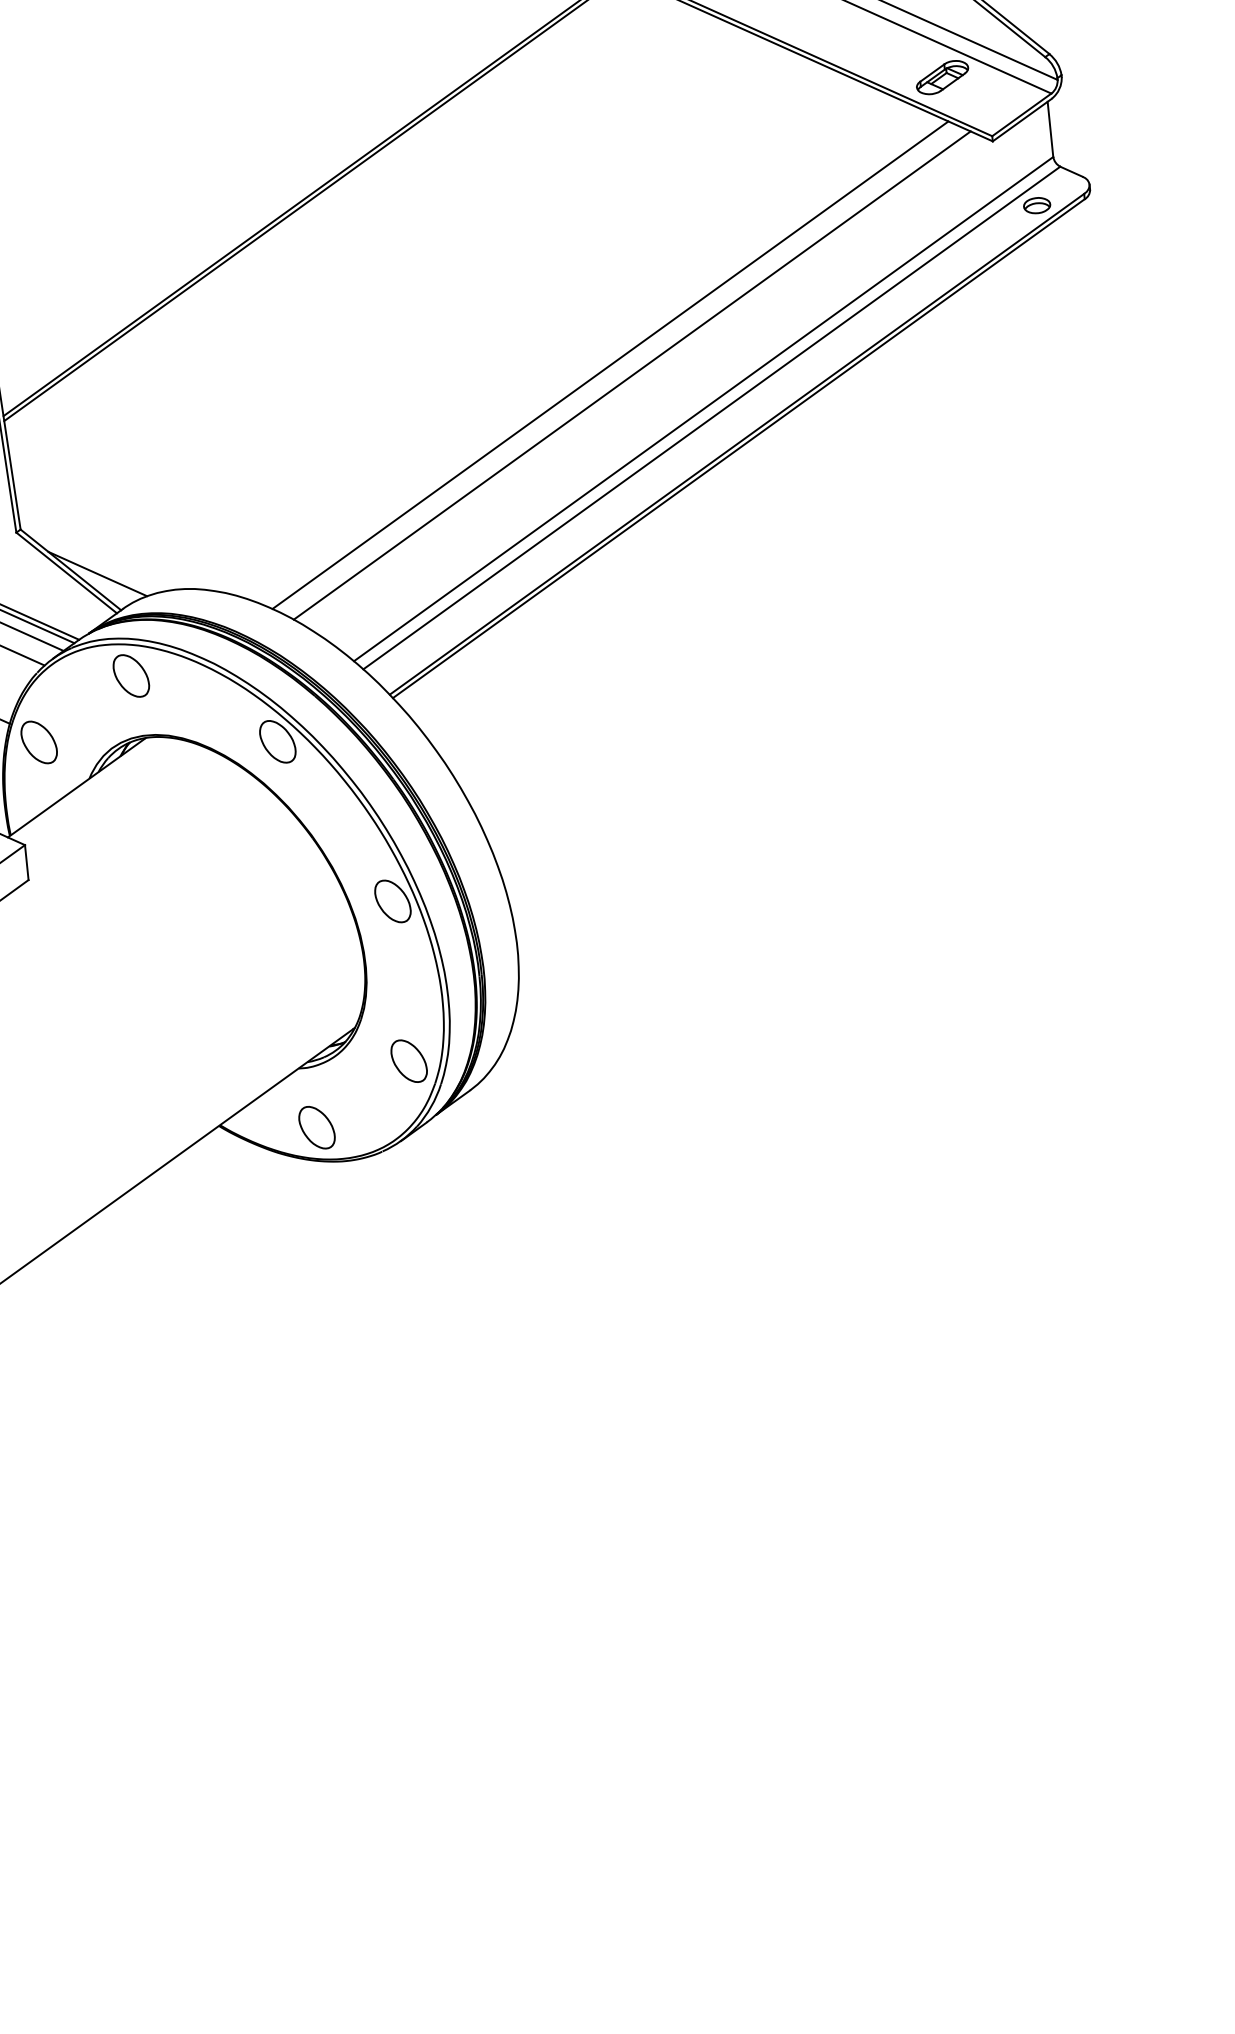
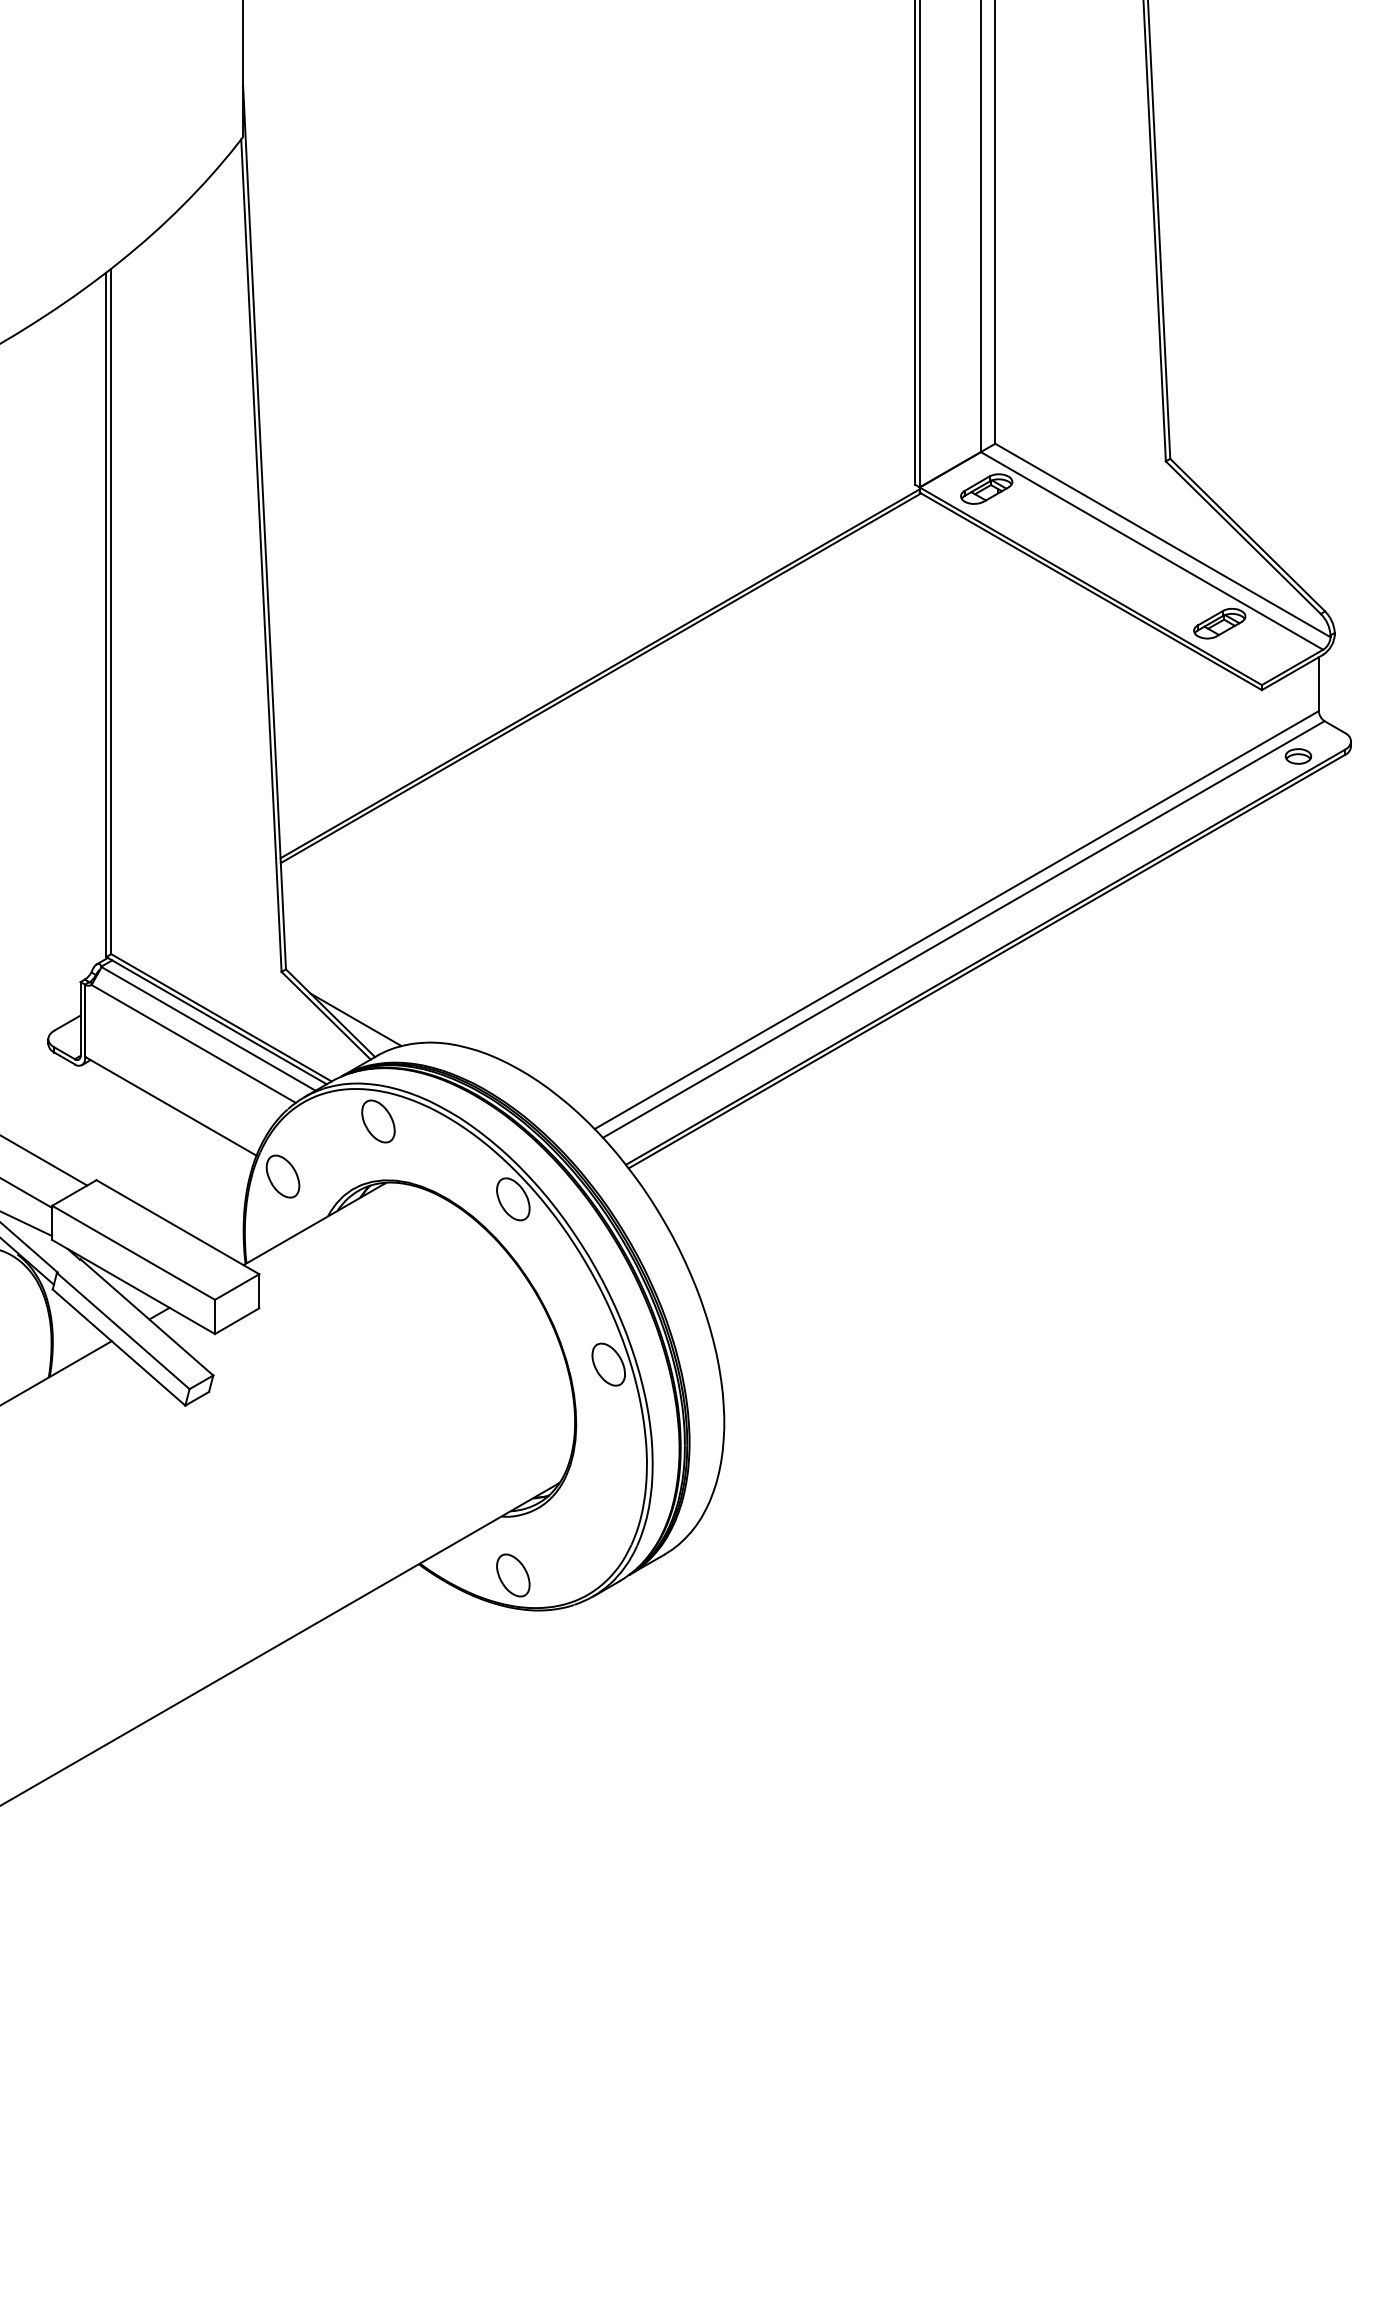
line: (610, 365) -> (871, 868), removed
line: (631, 375) -> (890, 880), removed
part: (408, 1061) -> (608, 1520), removed

